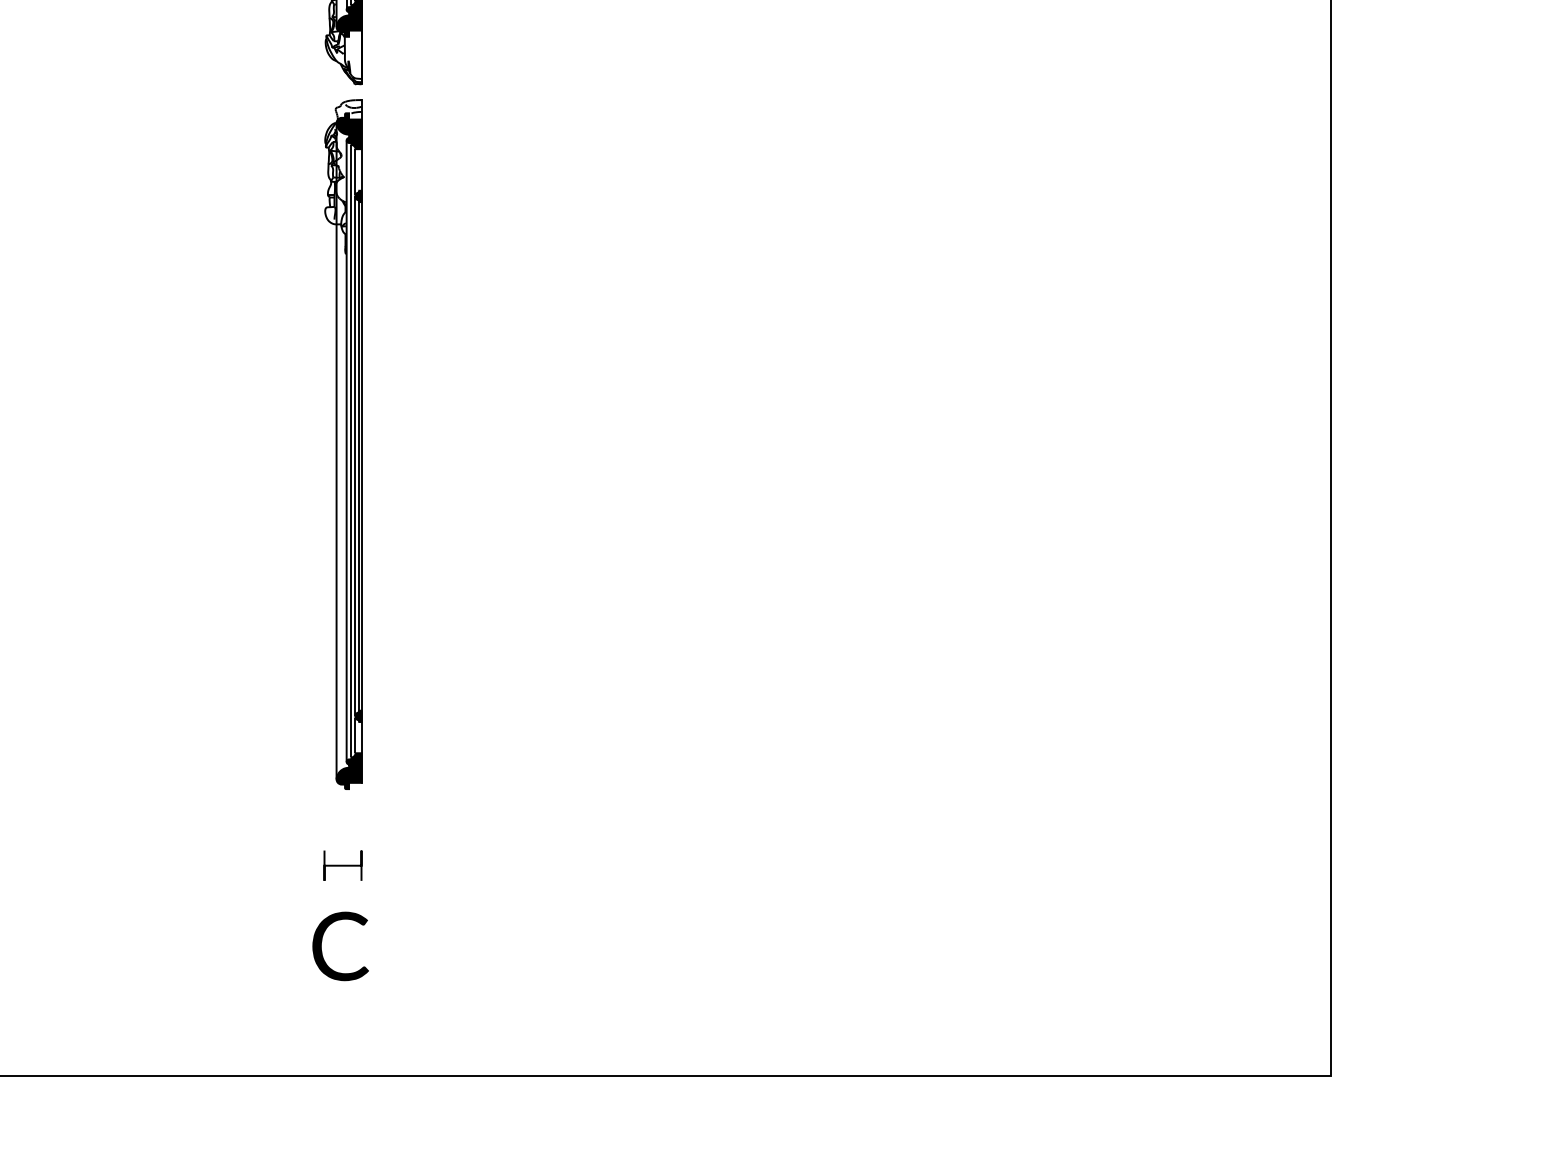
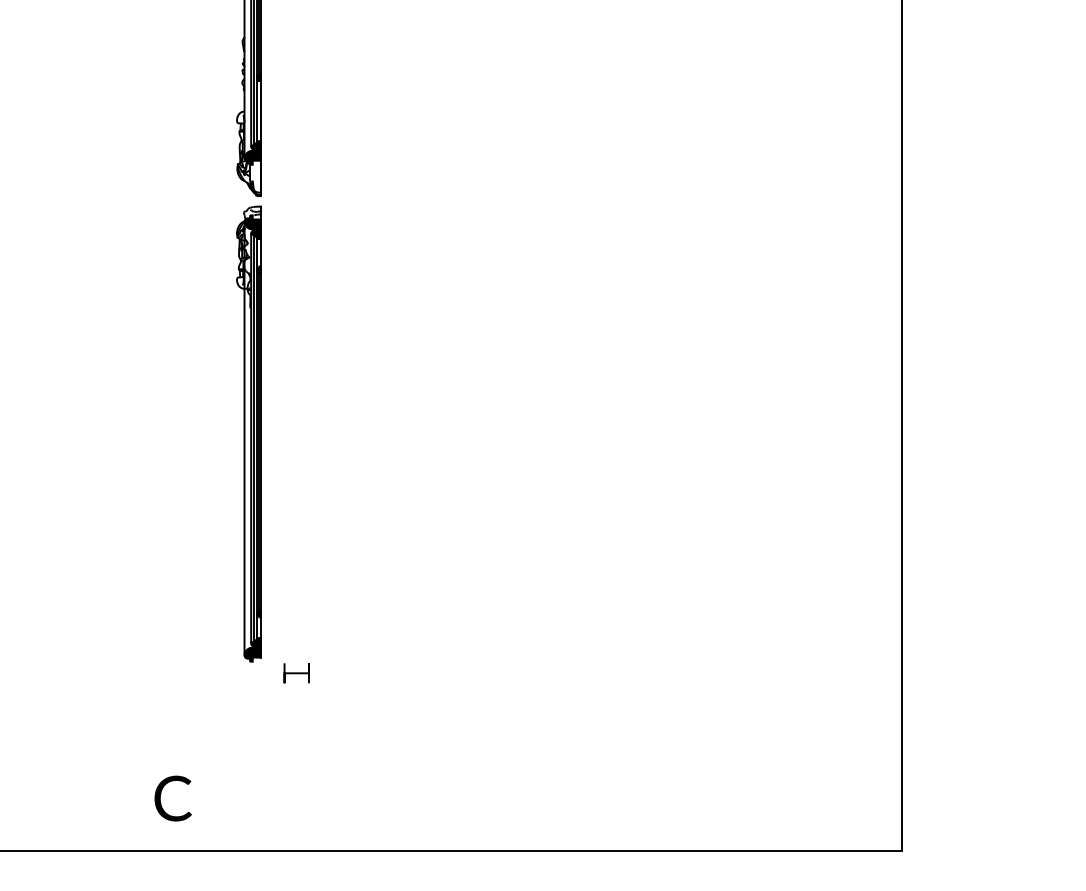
curve: (342, 866) -> (296, 673), moved
text: (339, 946) -> (172, 798), moved

